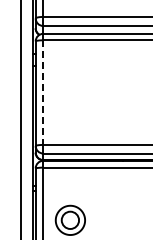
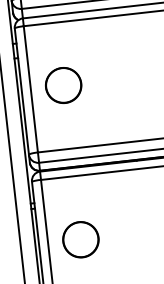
part: (69, 92) -> (62, 85), added
line: (43, 93) -> (31, 90), dashed -> solid
circle: (69, 219) -> (79, 238), size x1.67

